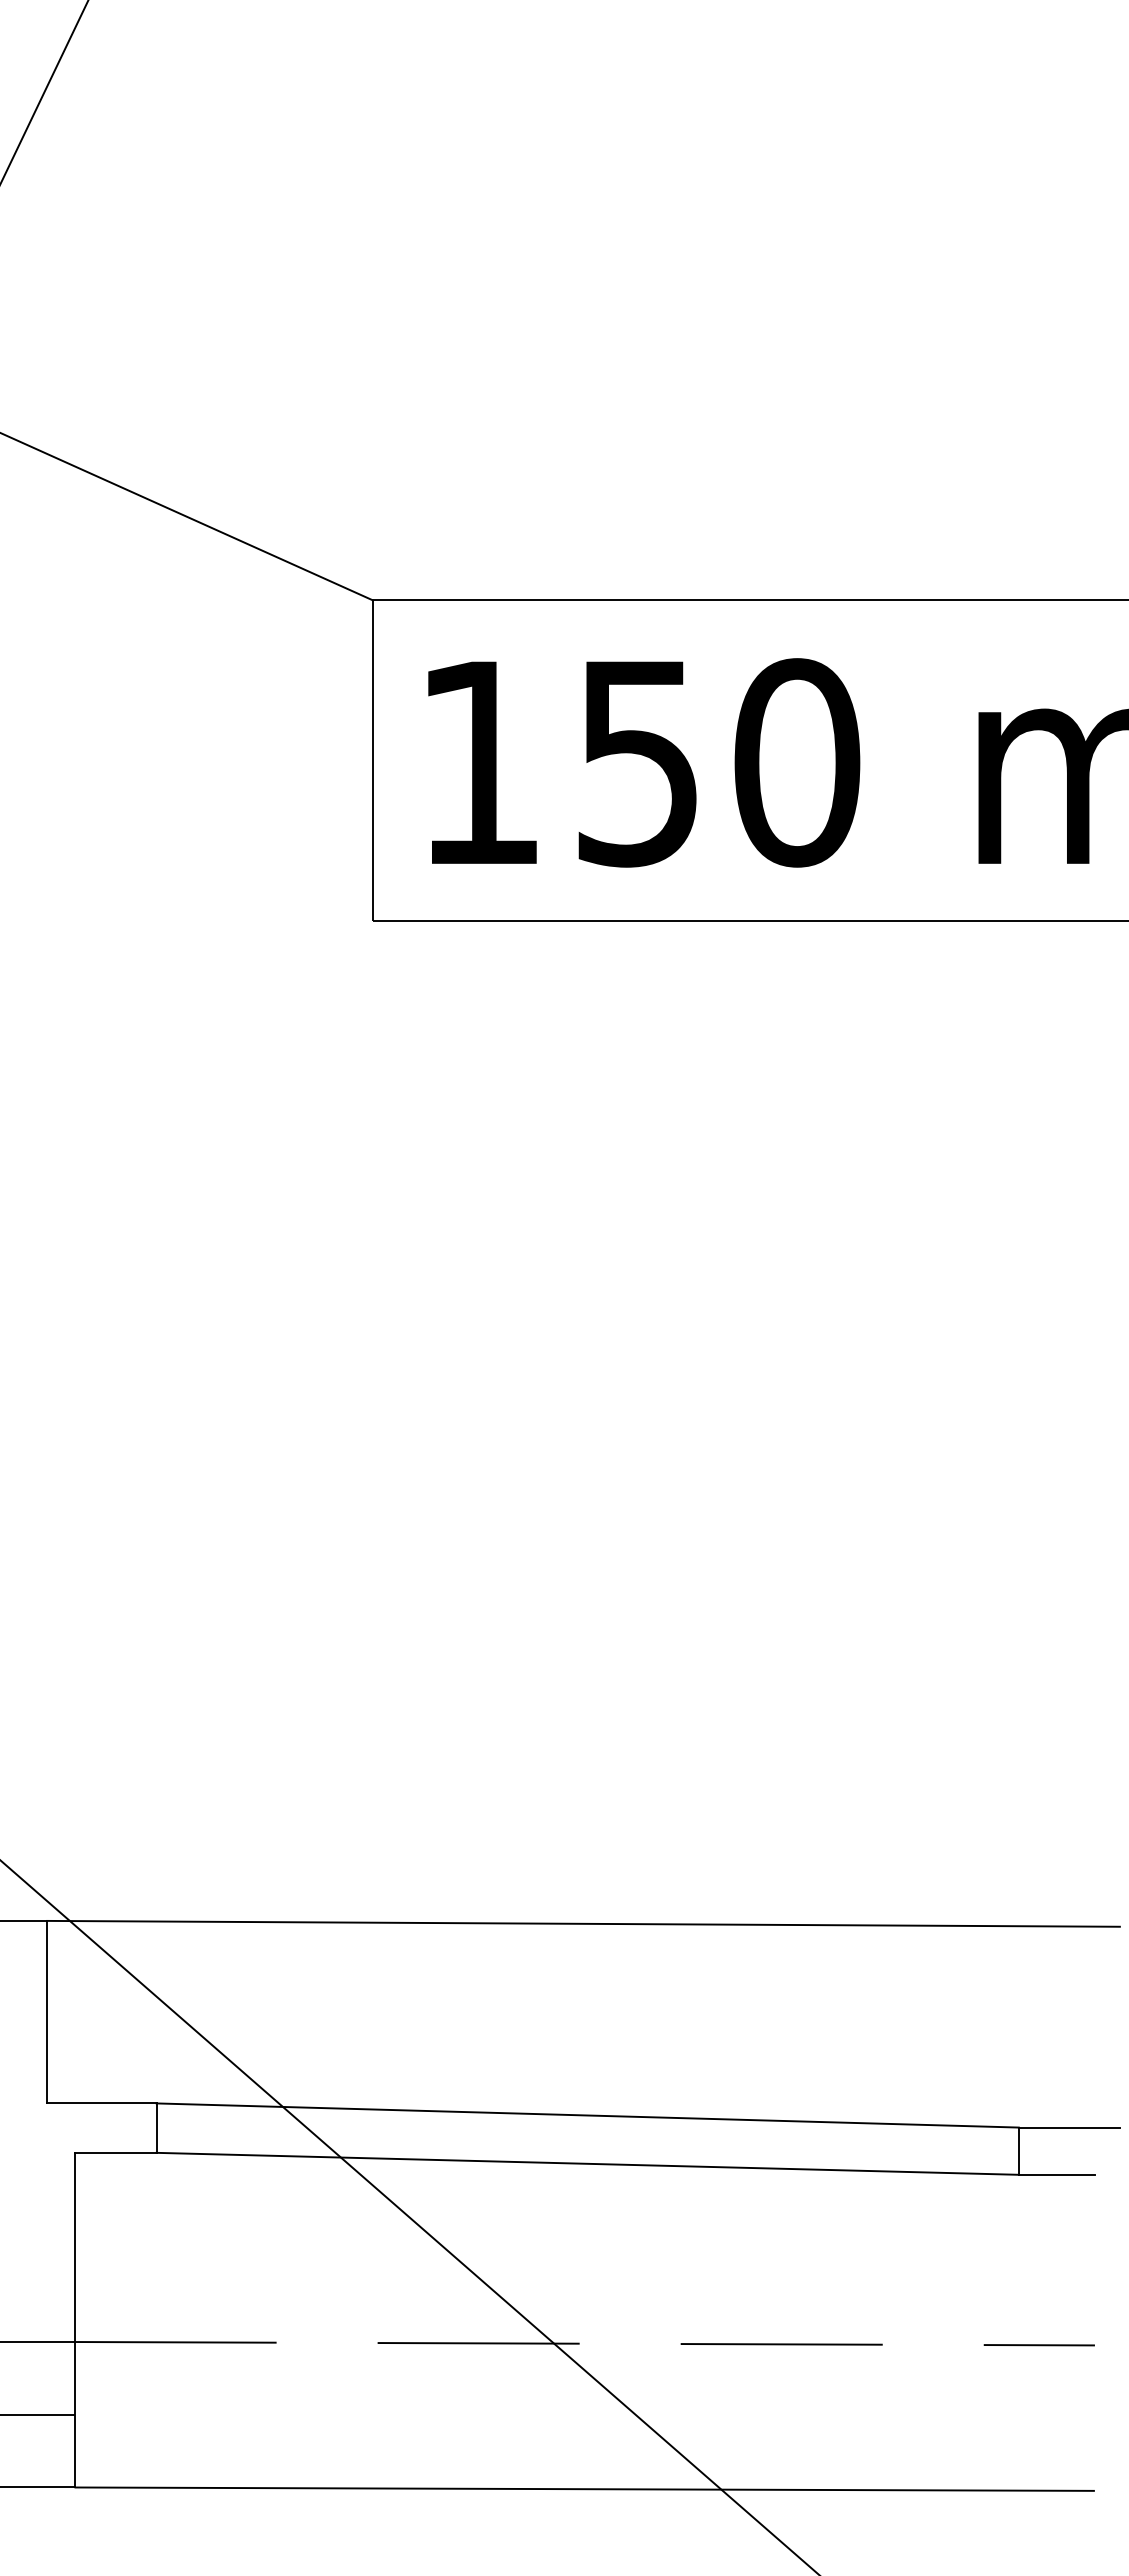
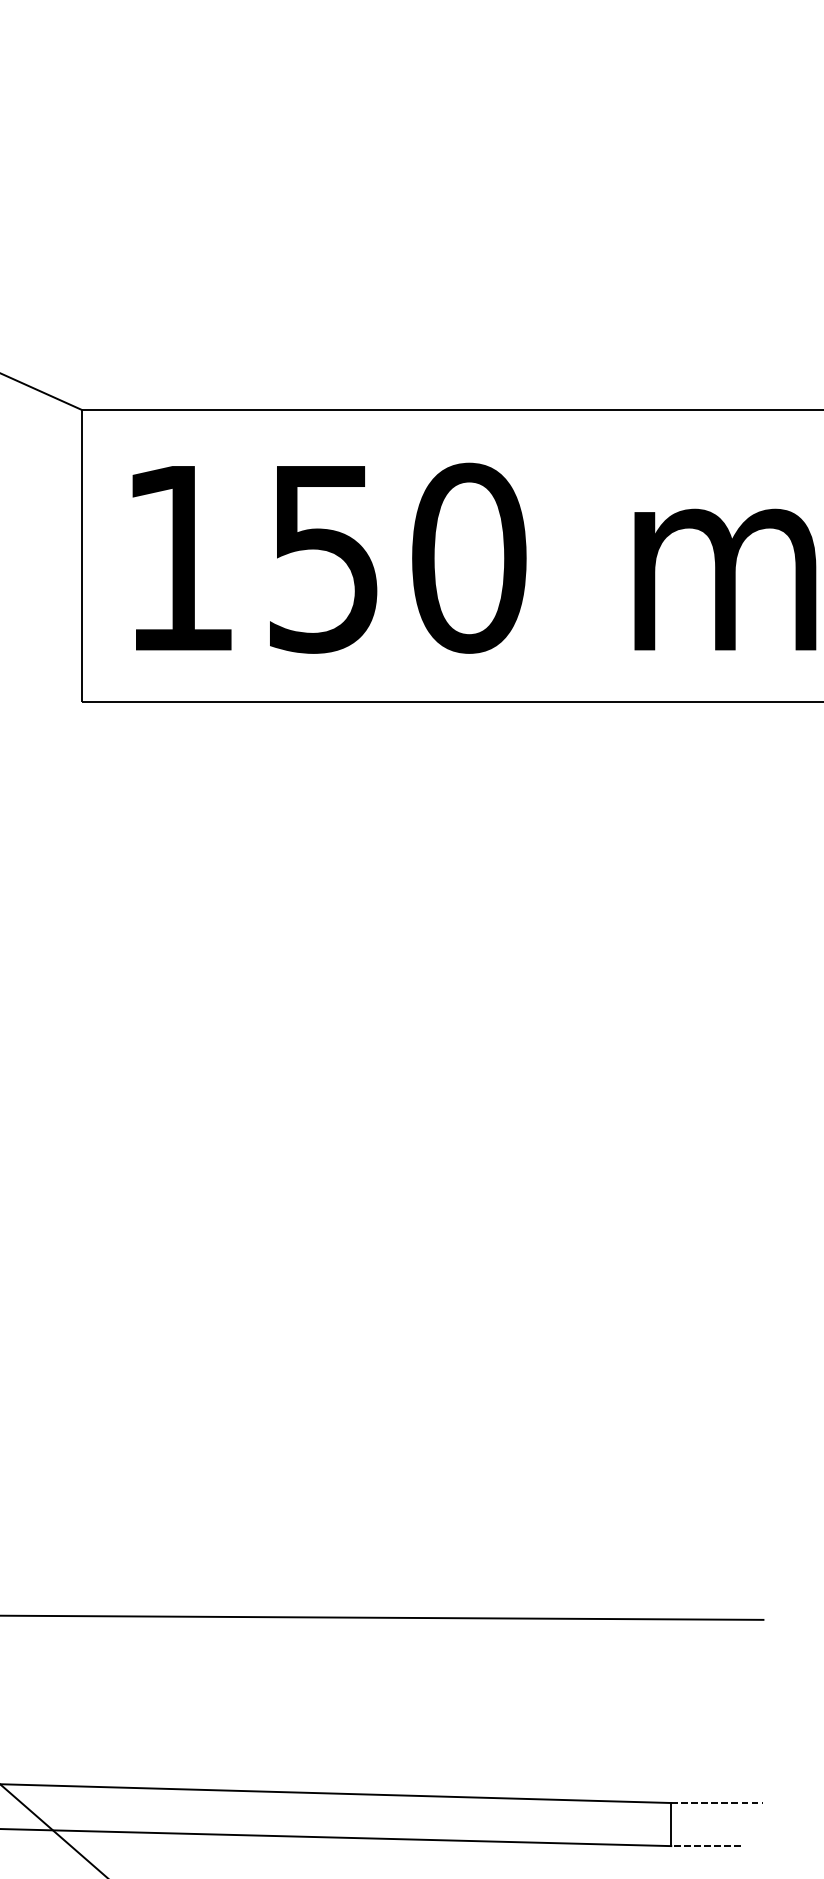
line: (1069, 2127) -> (717, 1802), solid -> dashed
line: (1056, 2174) -> (705, 1845), solid -> dashed

